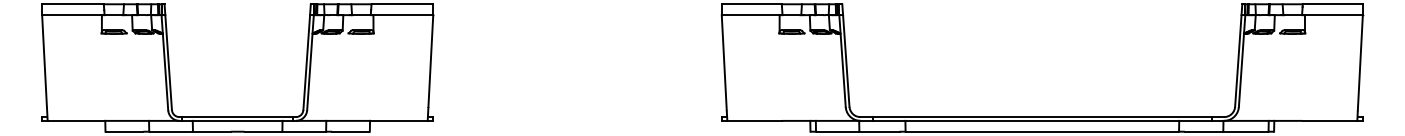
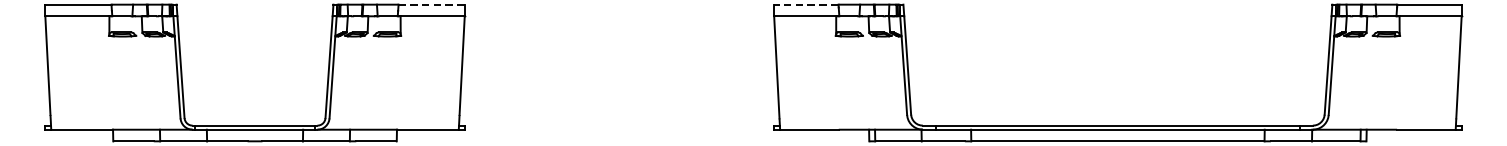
line: (402, 4) -> (431, 4), solid -> dashed
line: (751, 4) -> (806, 4), solid -> dashed

